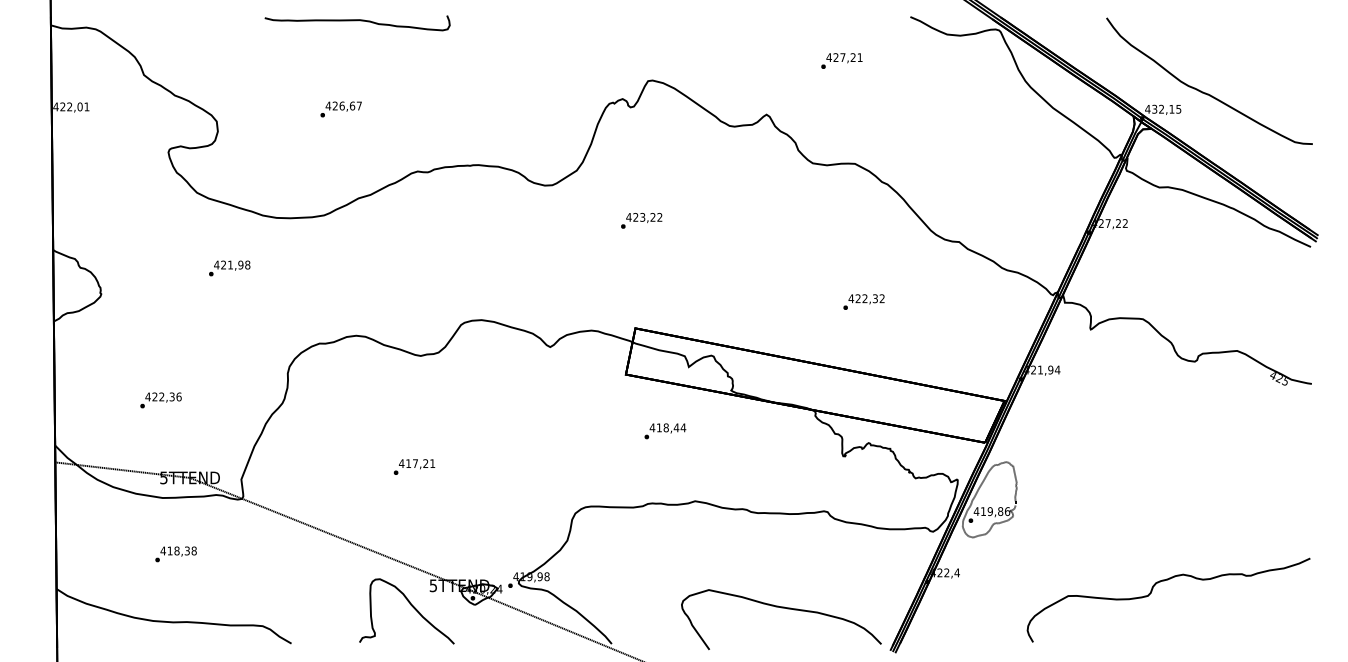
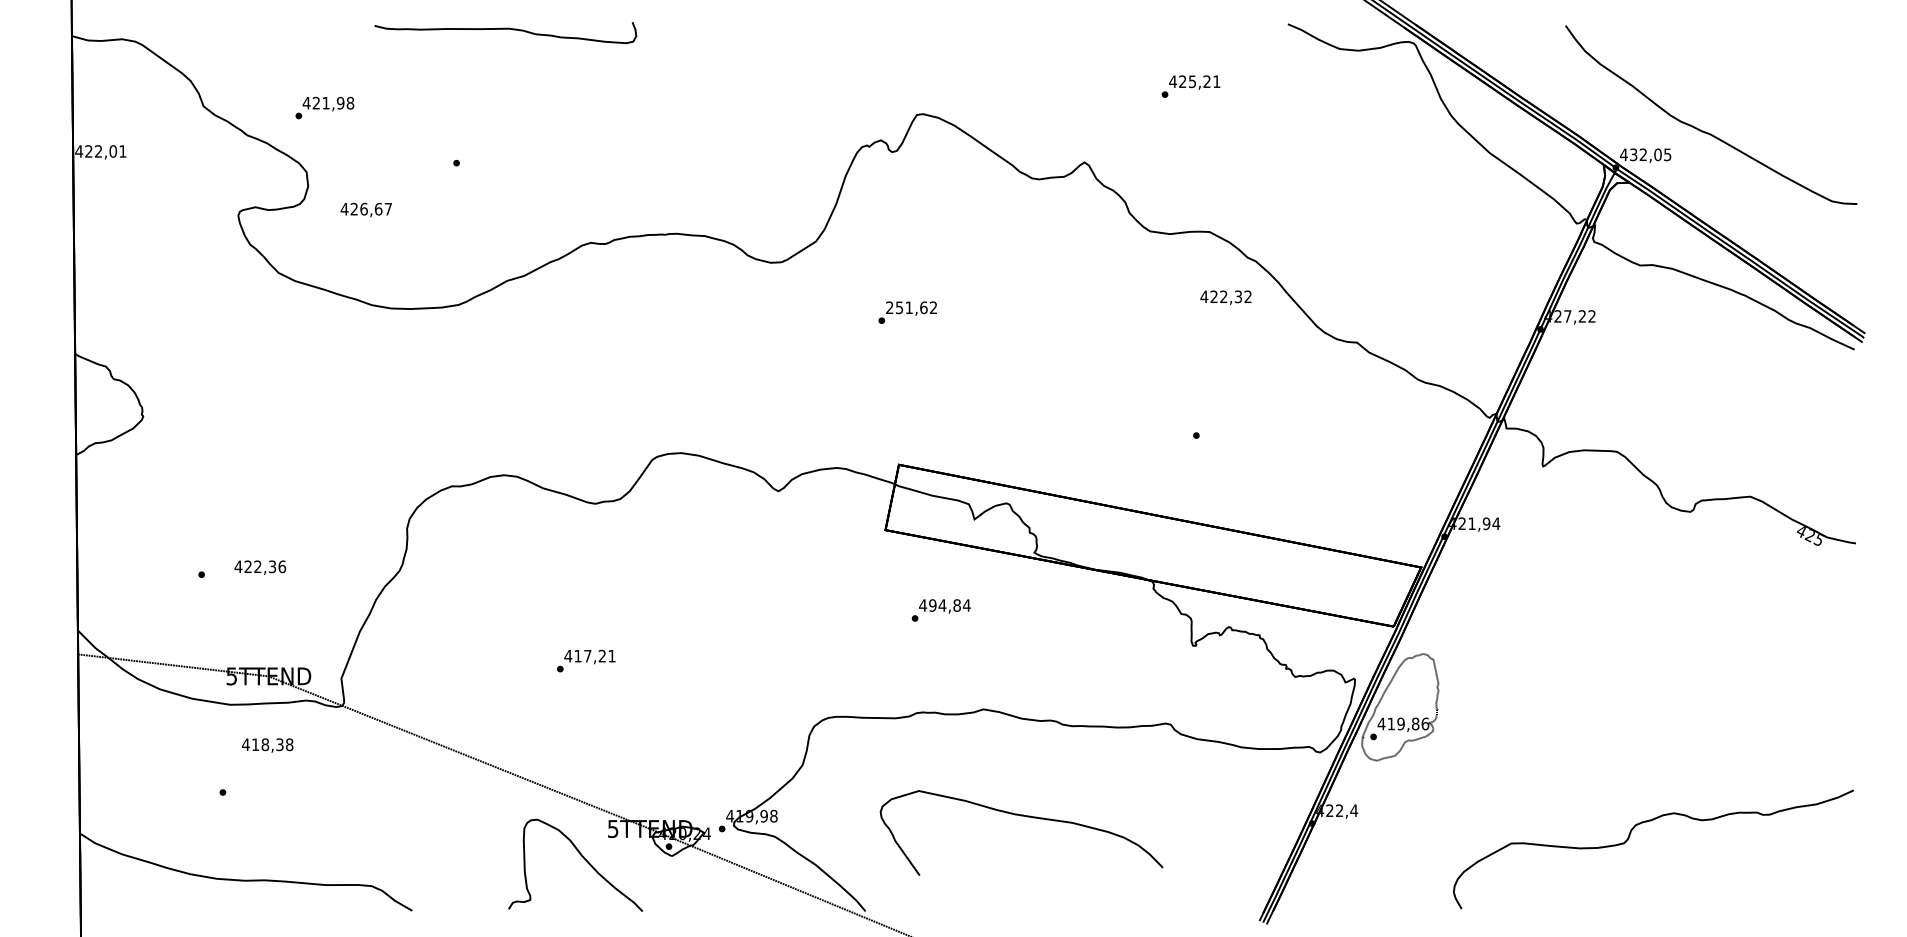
text: (842, 57) -> (1191, 81), 427,21 -> 425,21
text: (343, 106) -> (365, 209), moved
text: (1171, 109) -> (1657, 154), 432,15 -> 432,05
text: (640, 217) -> (906, 307), 423,22 -> 251,62
text: (229, 268) -> (324, 107), moved
text: (866, 299) -> (1225, 297), moved
text: (163, 397) -> (260, 567), moved
text: (668, 427) -> (945, 605), 418,44 -> 494,84
text: (178, 551) -> (267, 745), moved
curve: (784, 608) -> (1026, 817), moved

